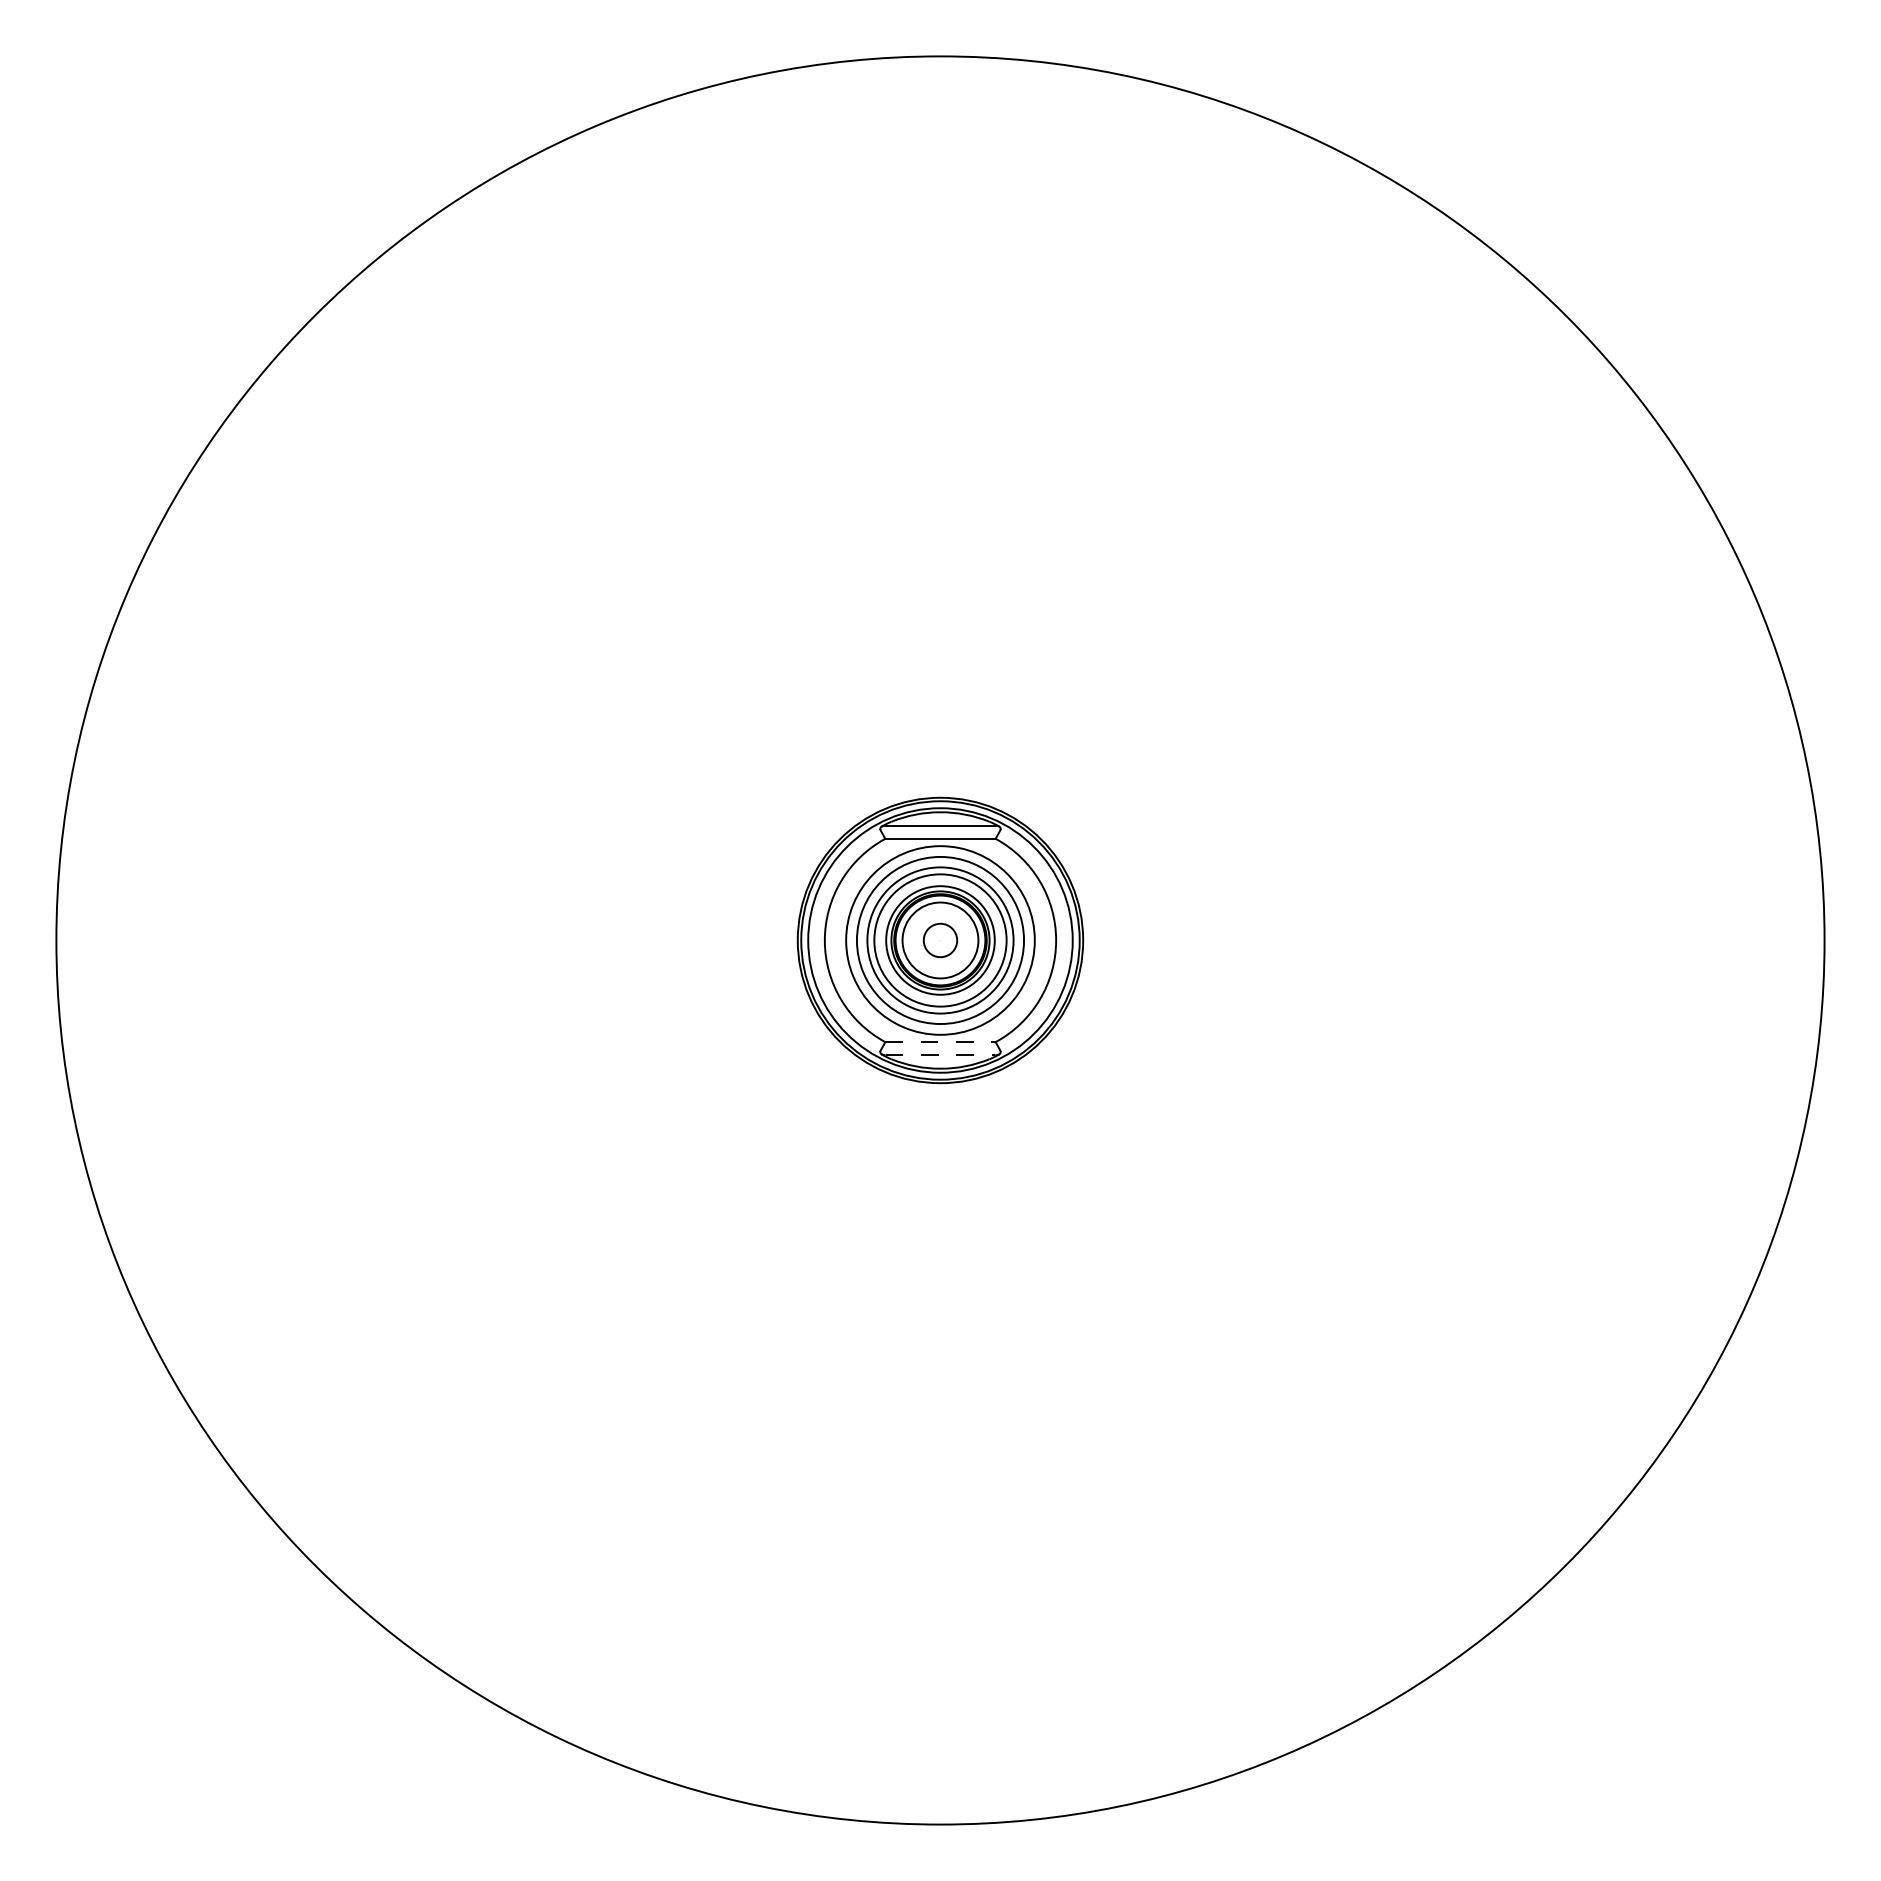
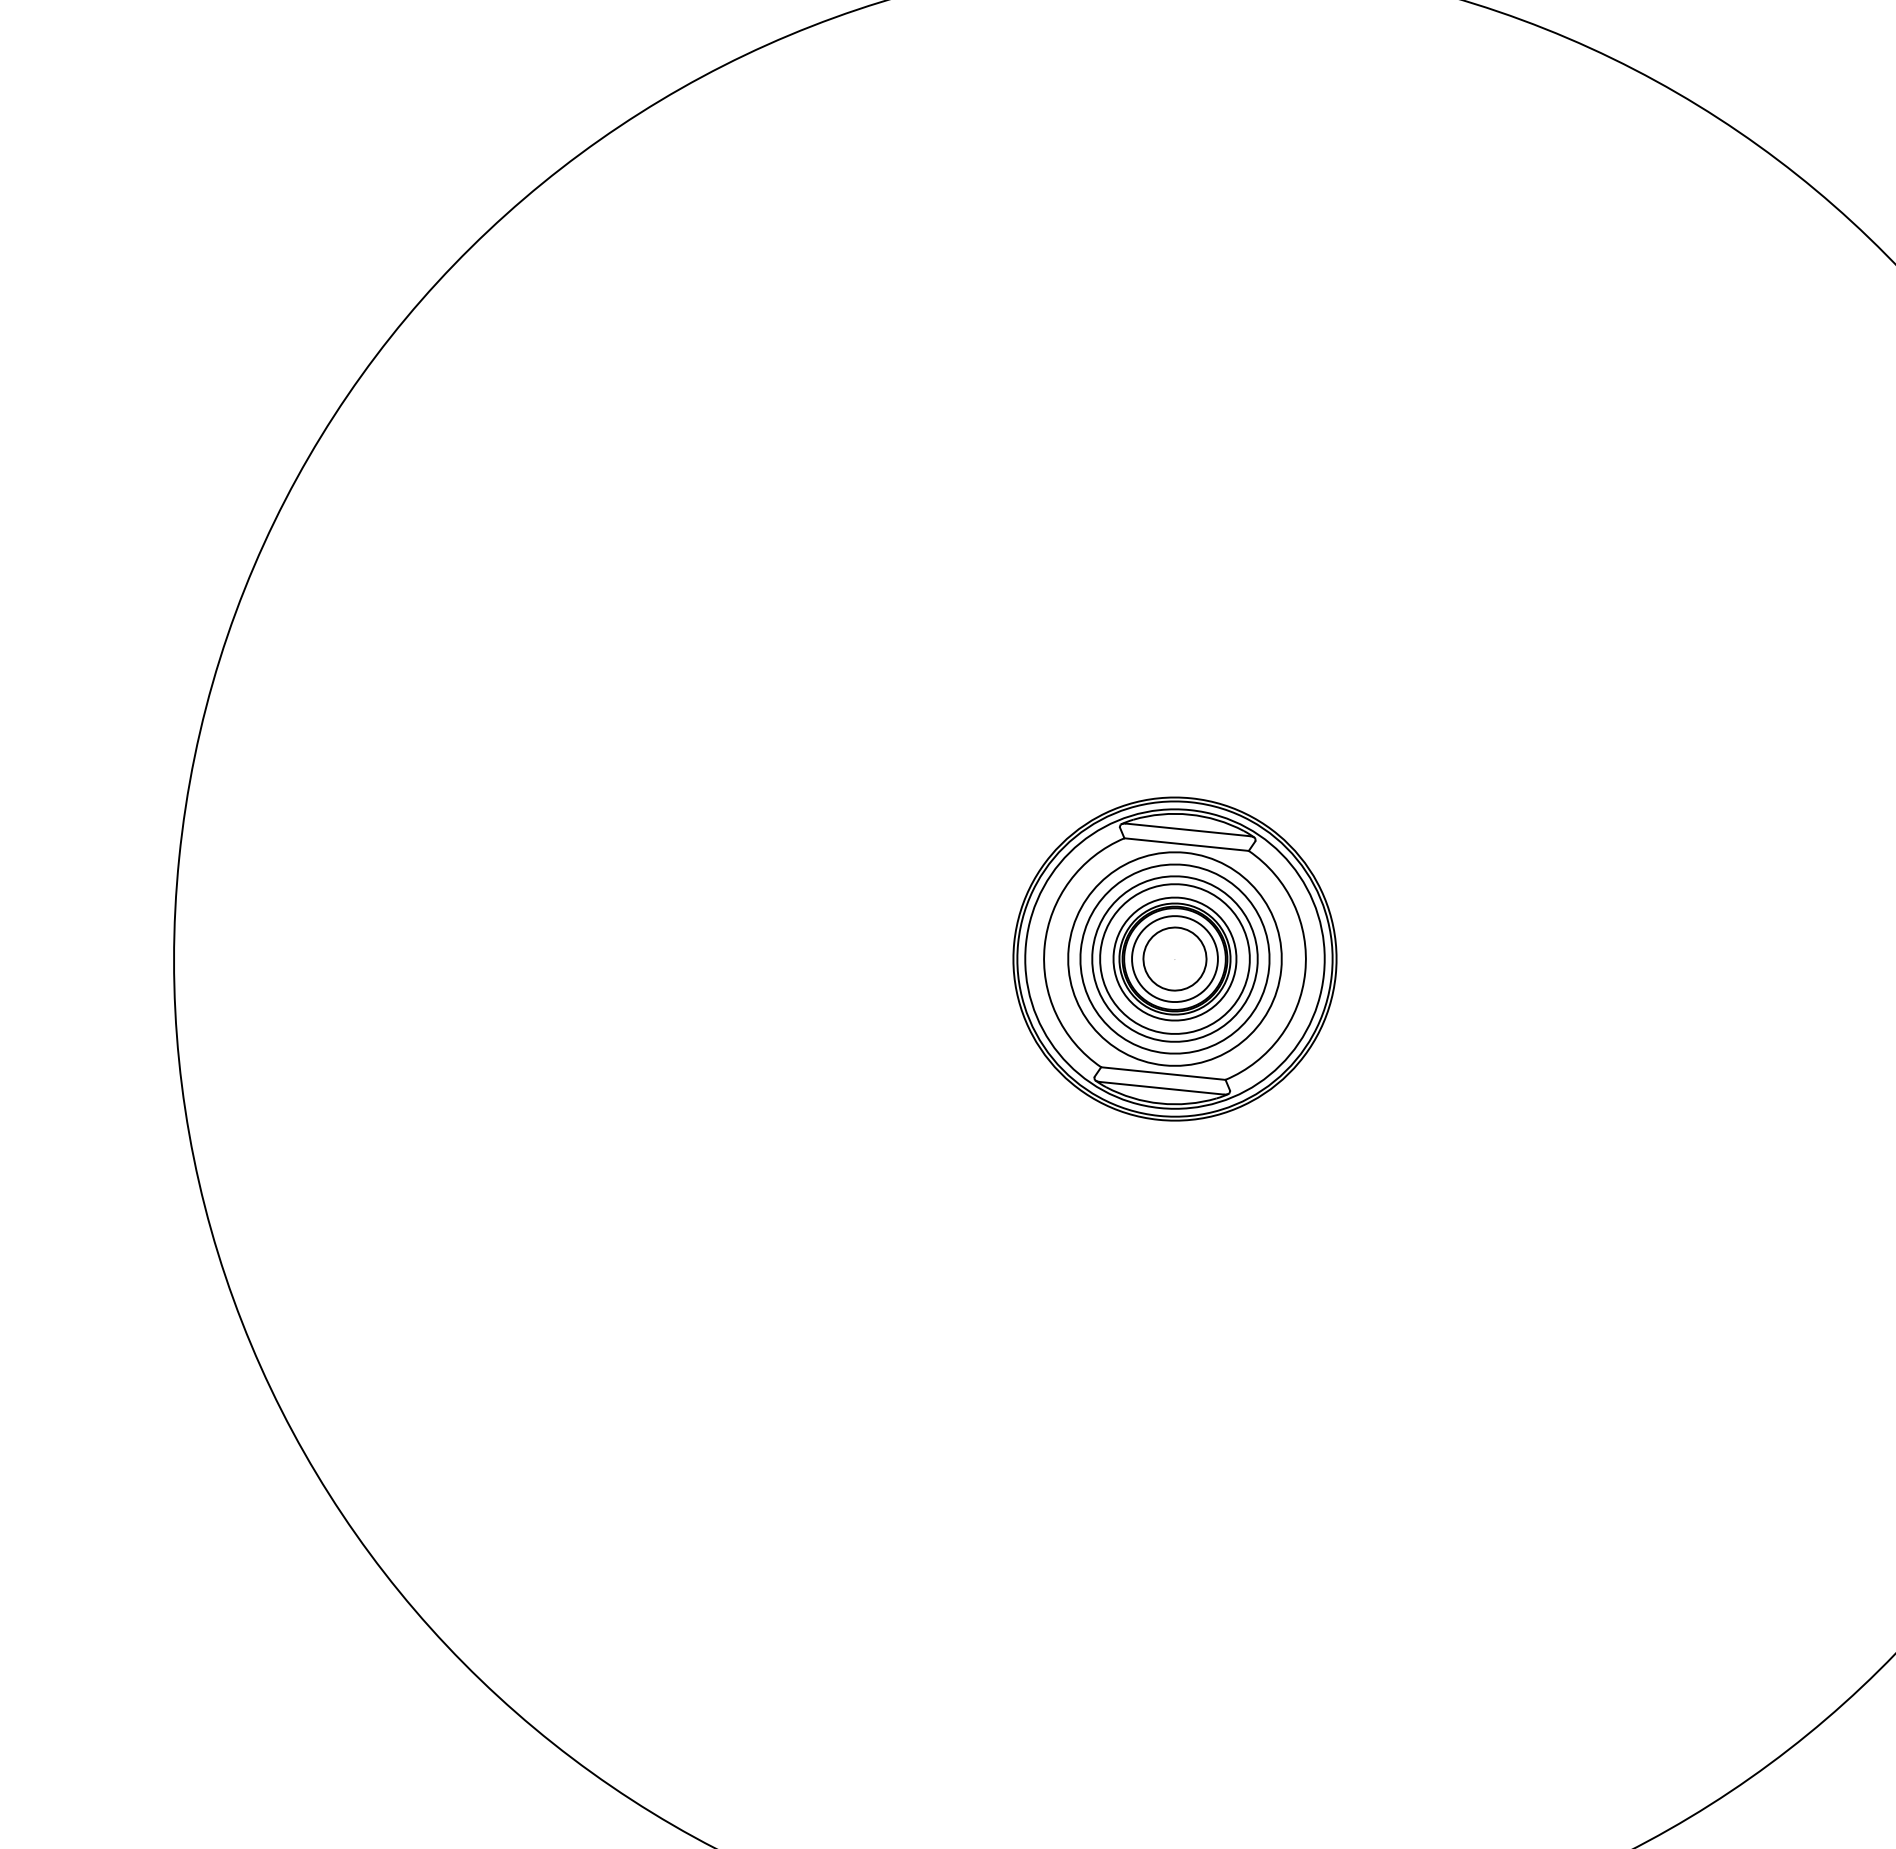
circle: (940, 940) -> (1175, 959), size x1.67
line: (940, 1042) -> (1163, 1073), dashed -> solid
line: (940, 1055) -> (1161, 1088), dashed -> solid

